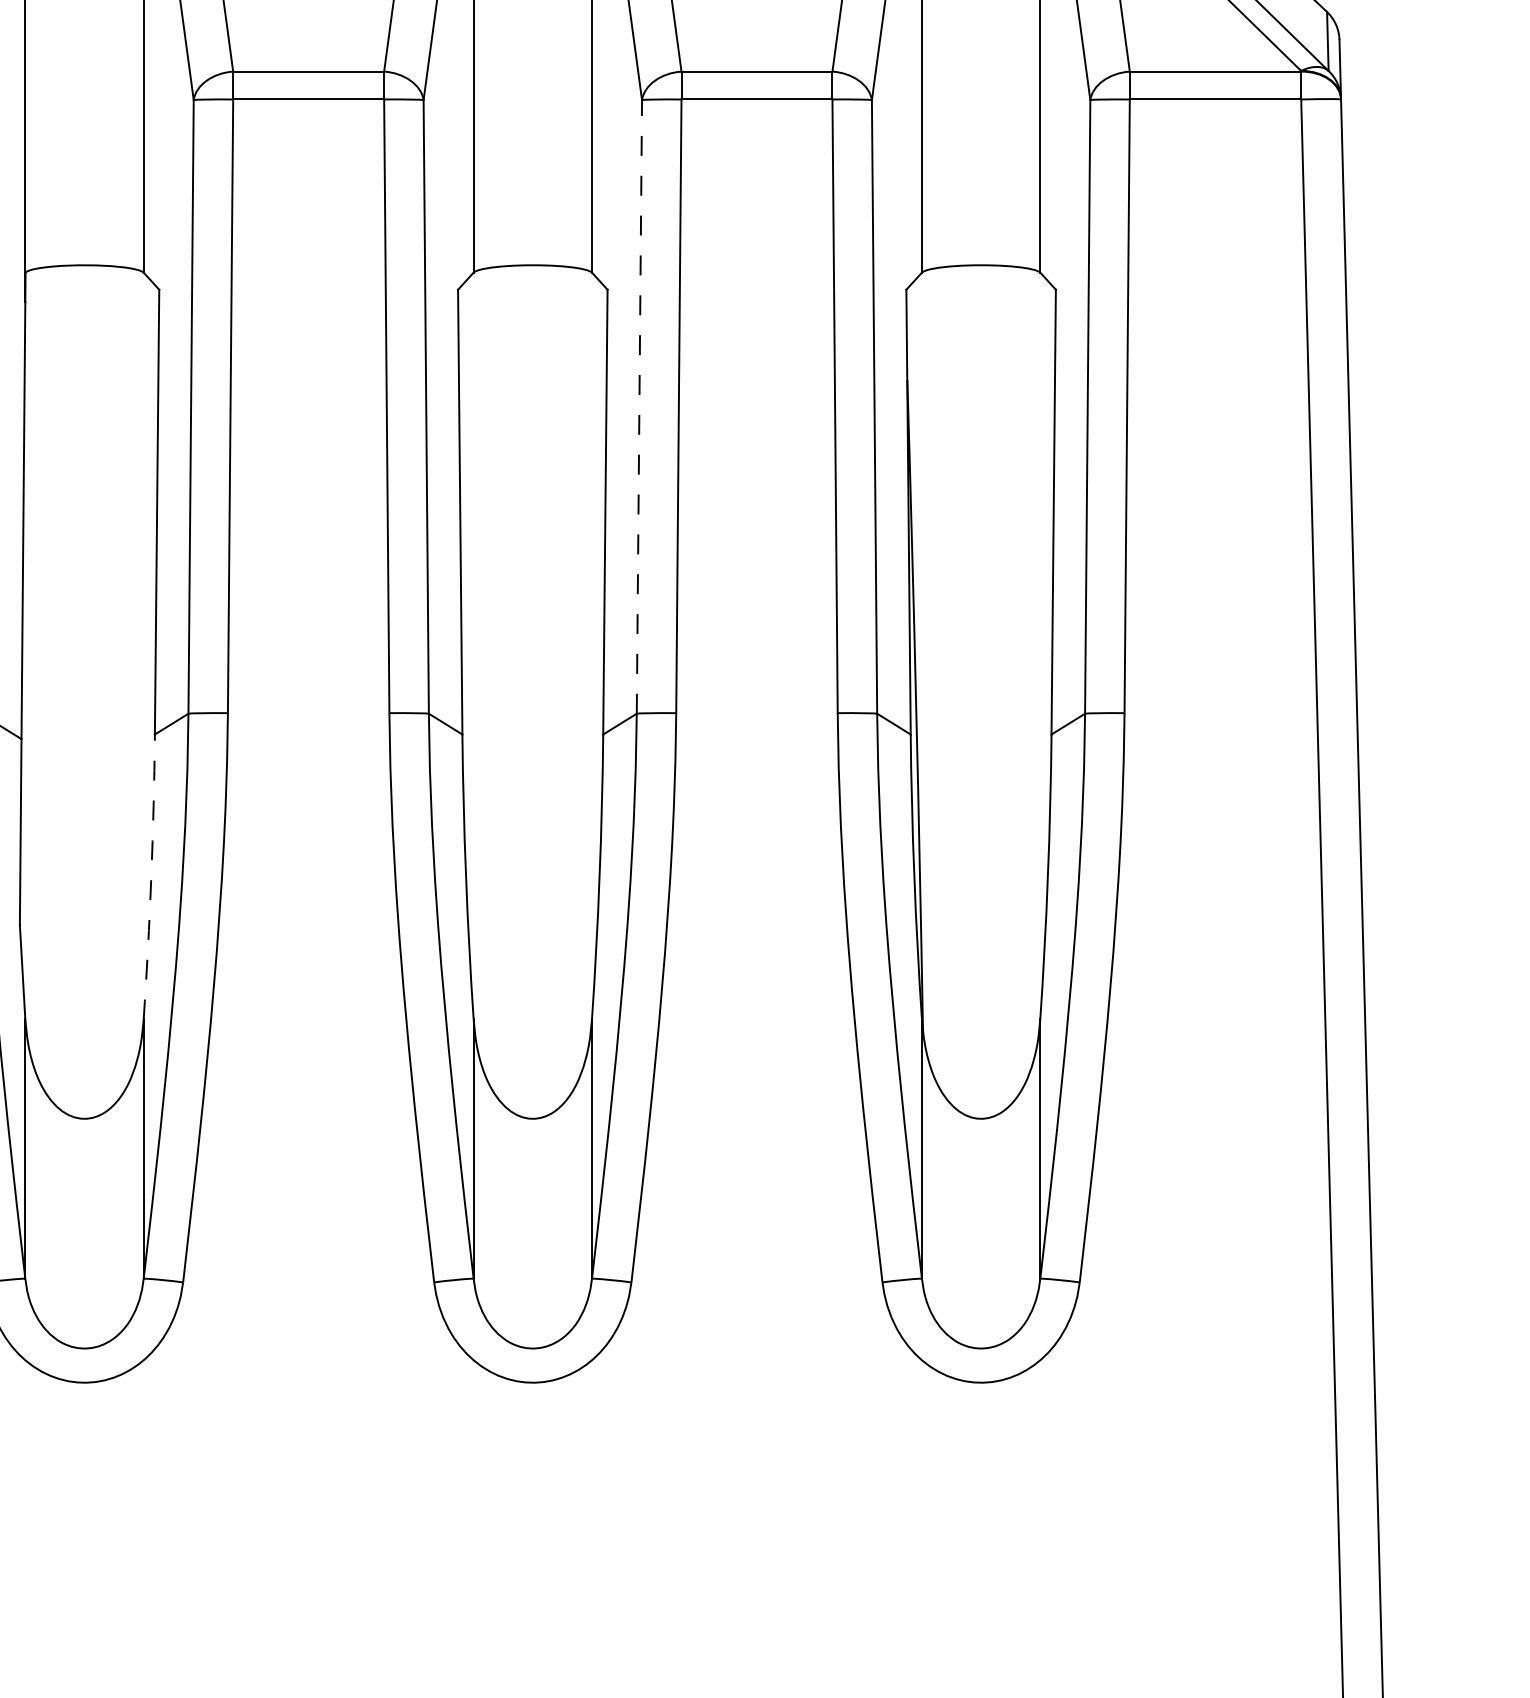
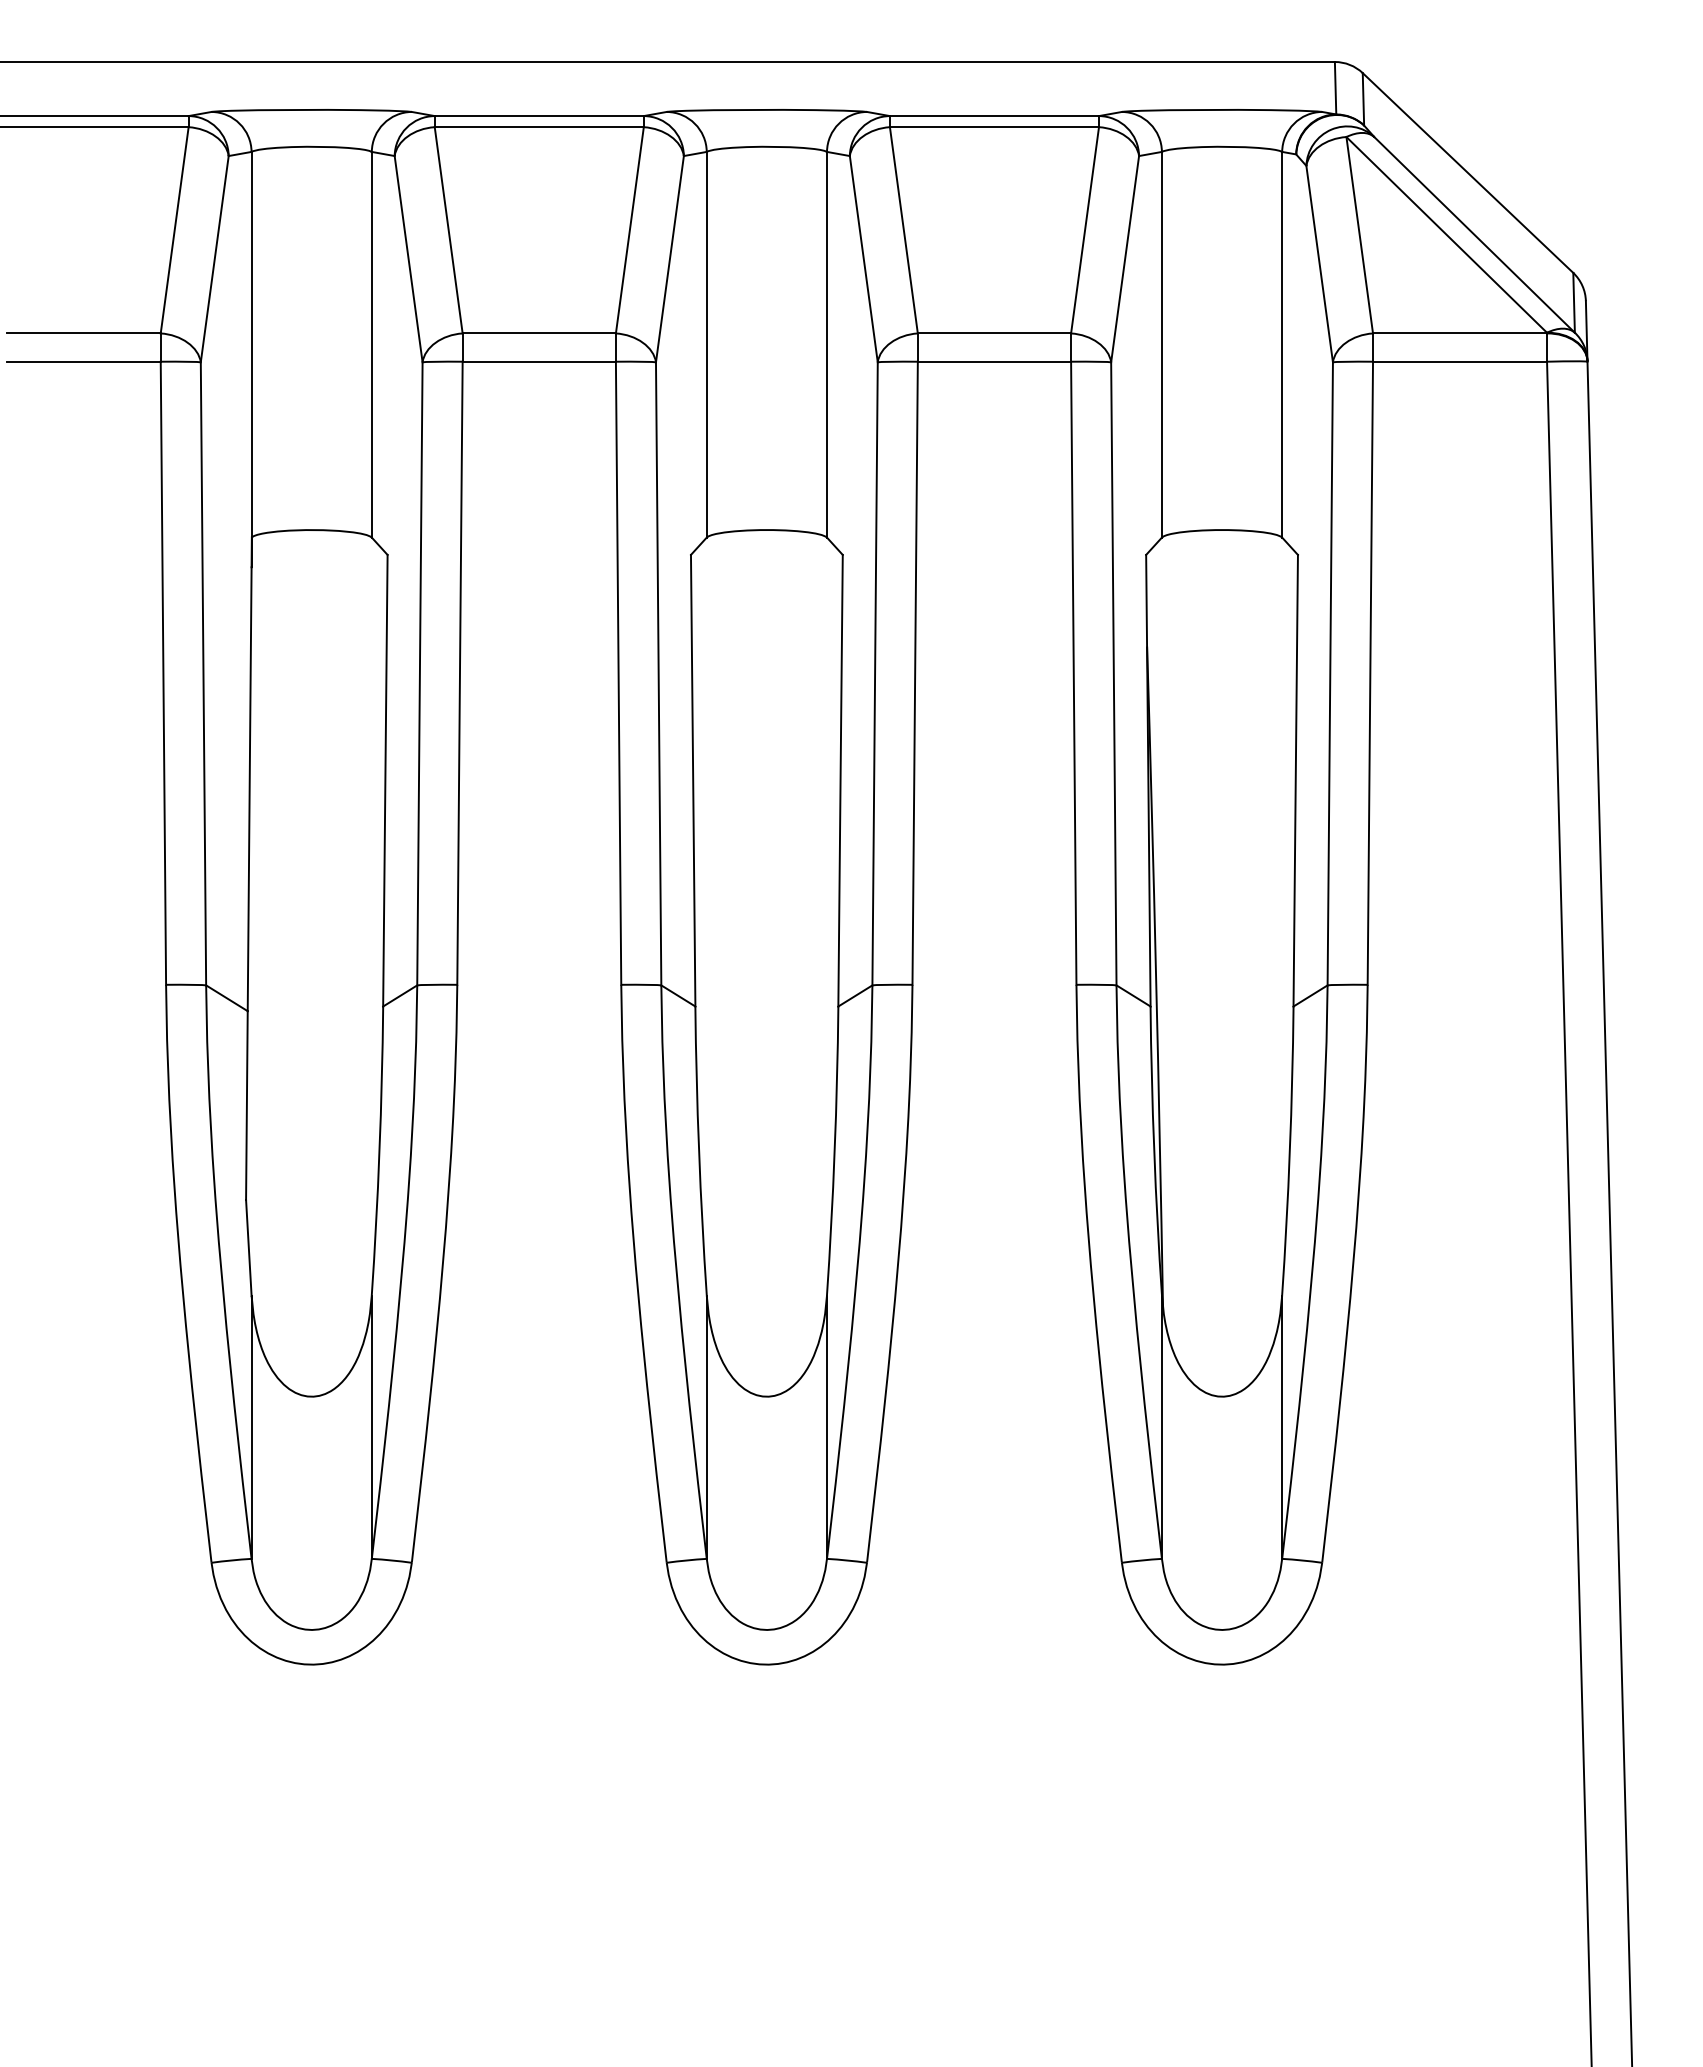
line: (639, 406) -> (875, 673), dashed -> solid
arc: (151, 877) -> (379, 1151), dashed -> solid

